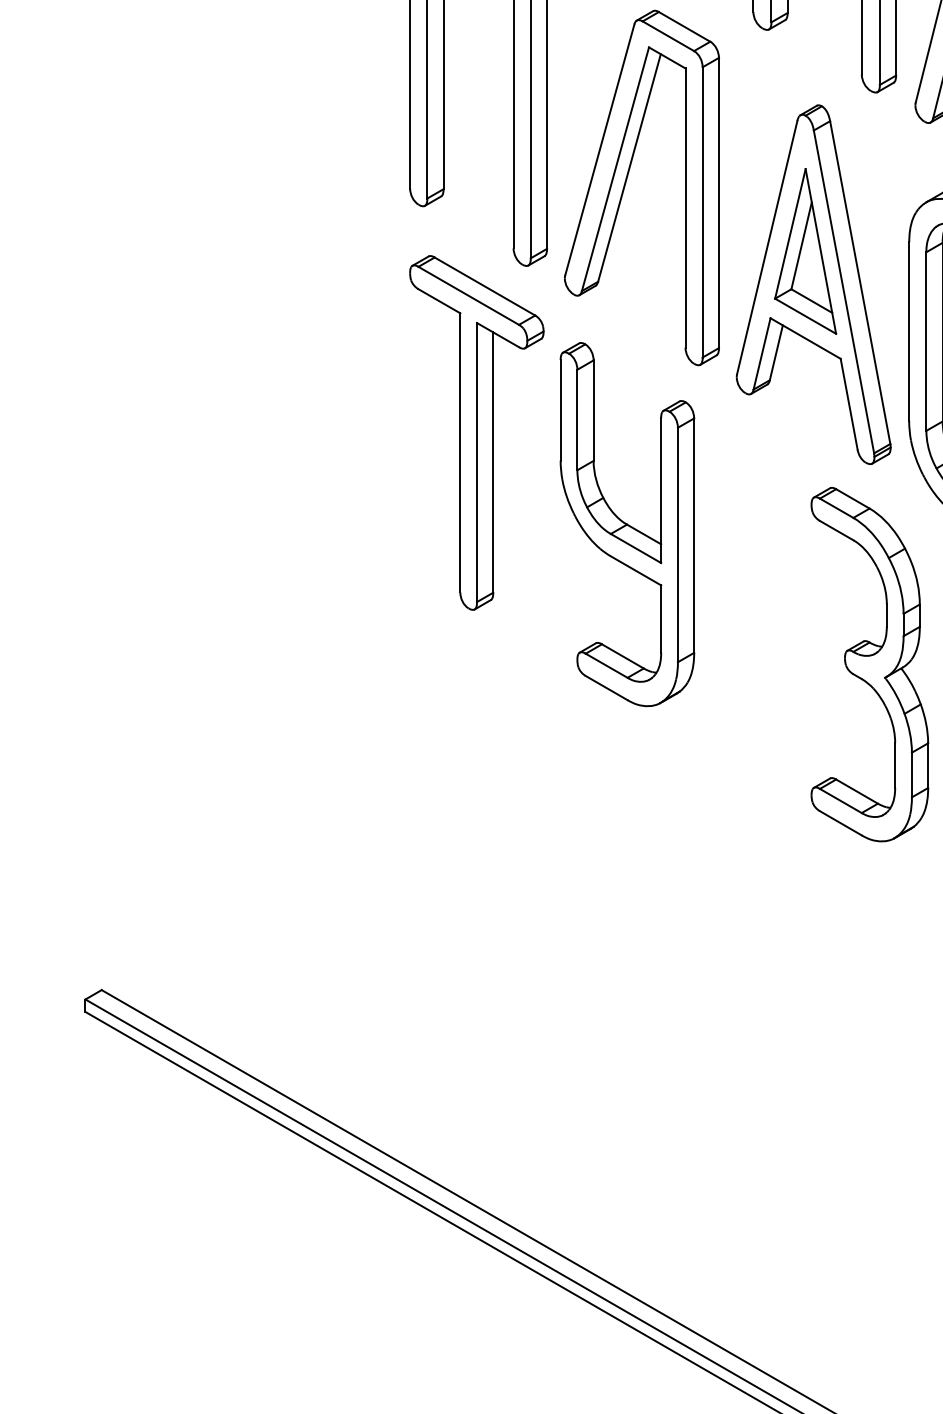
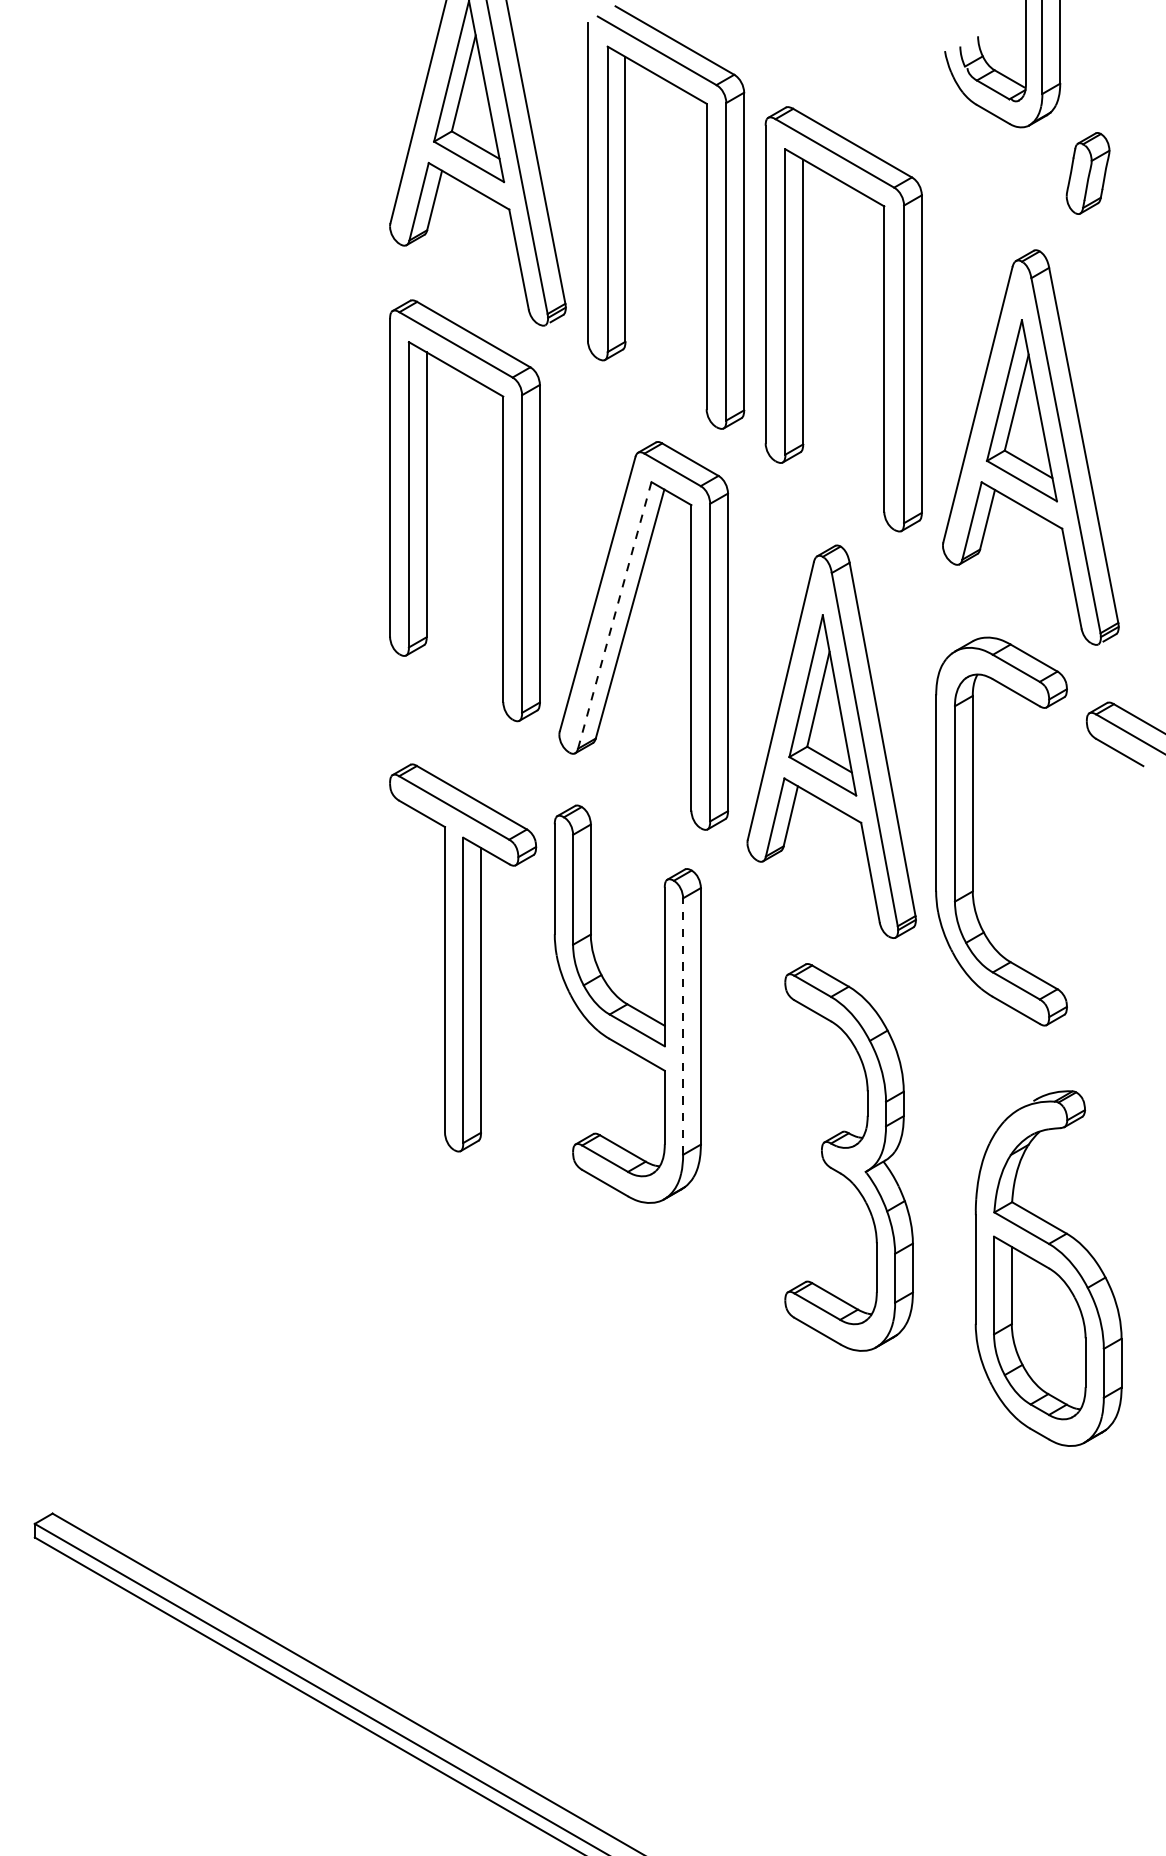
line: (615, 168) -> (614, 614), solid -> dashed
part: (477, 432) -> (463, 957), moved
line: (678, 544) -> (683, 1026), solid -> dashed
part: (869, 664) -> (848, 1157), moved

